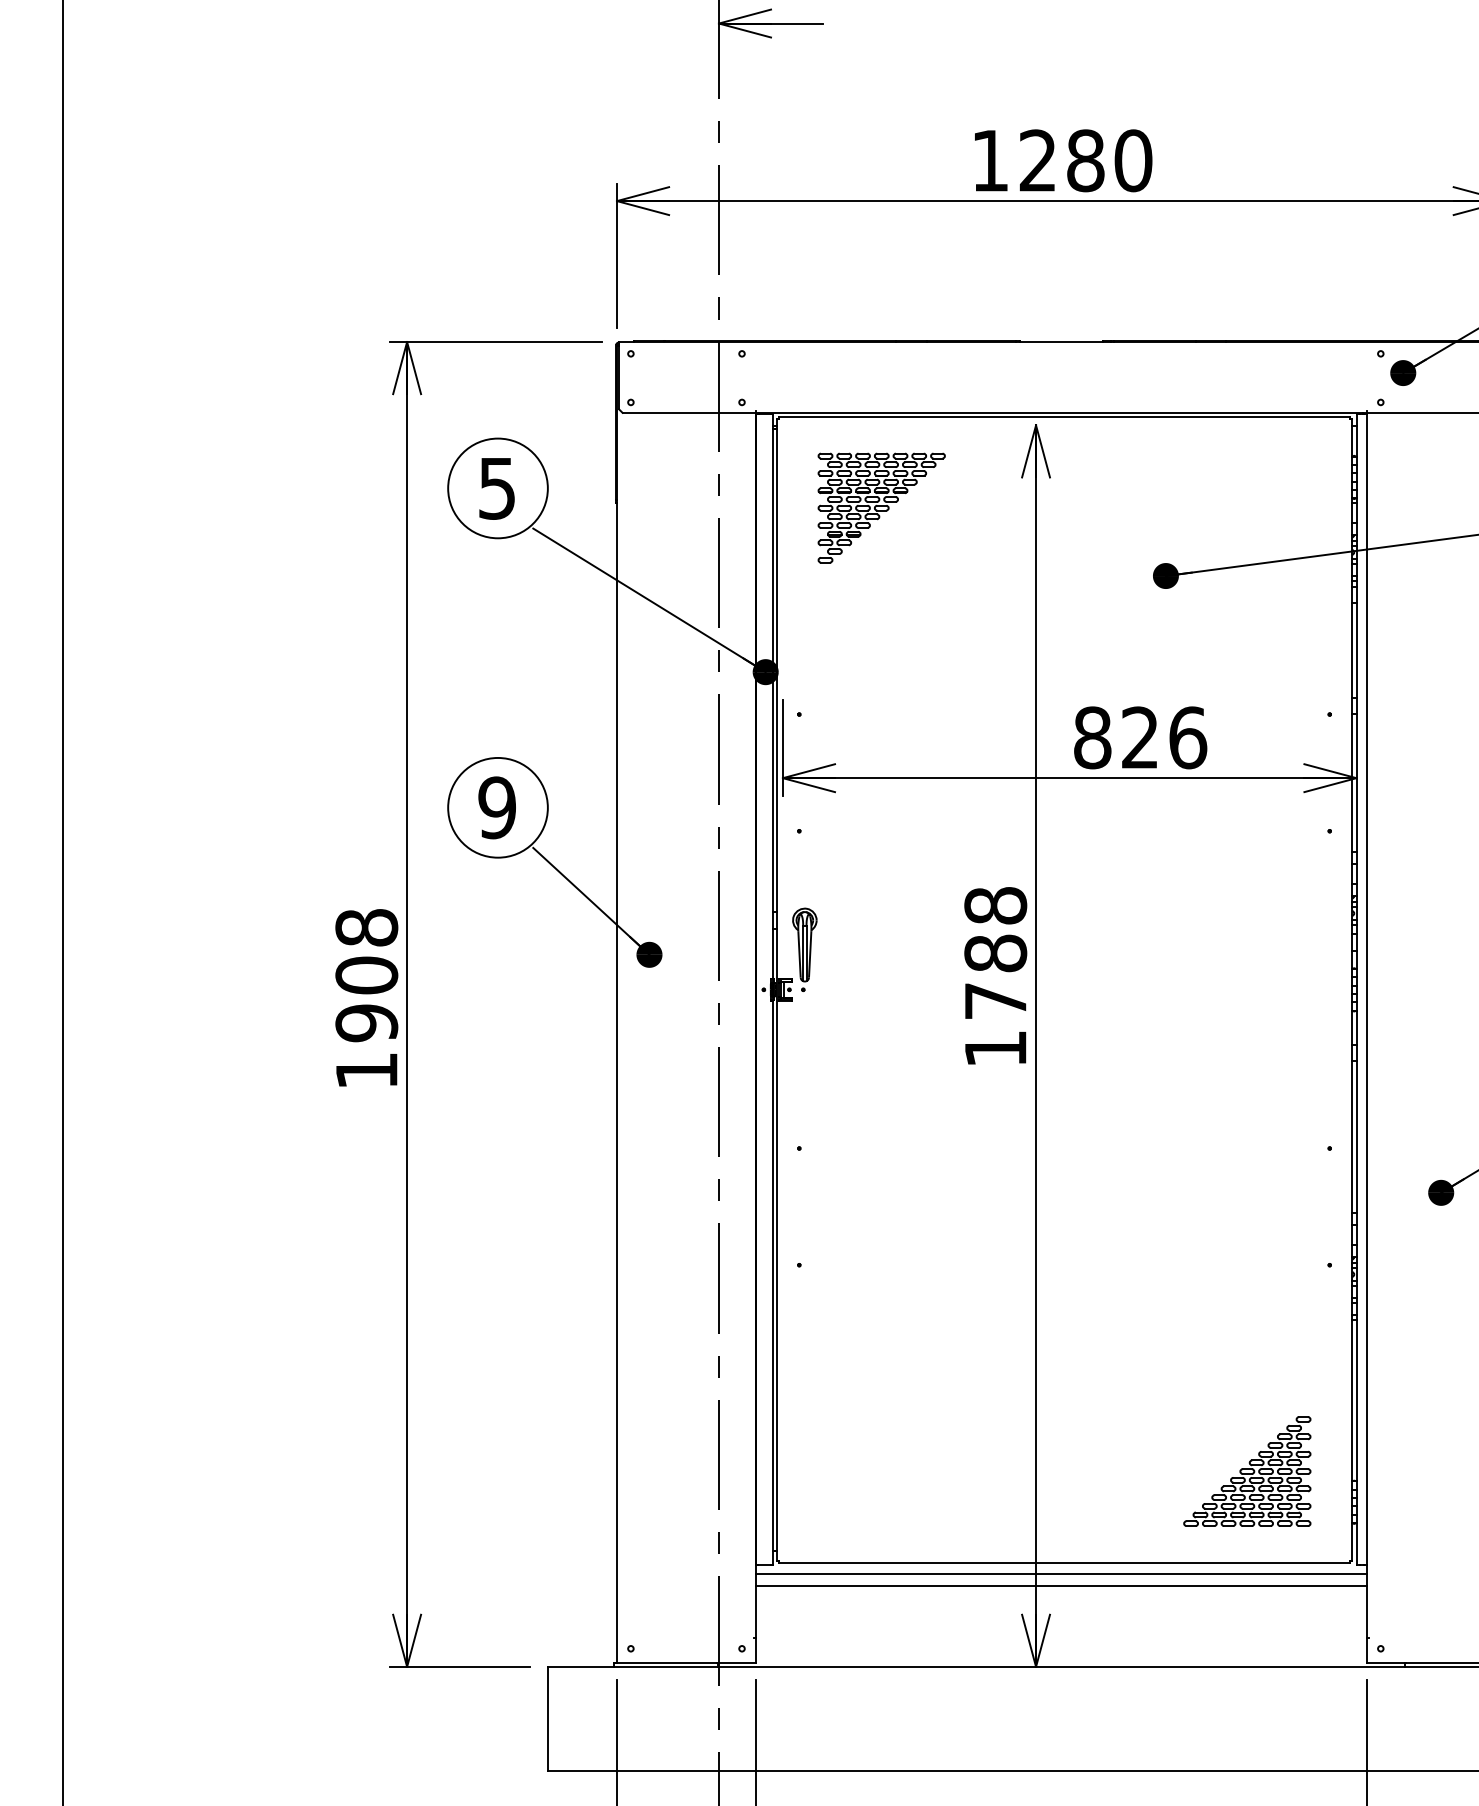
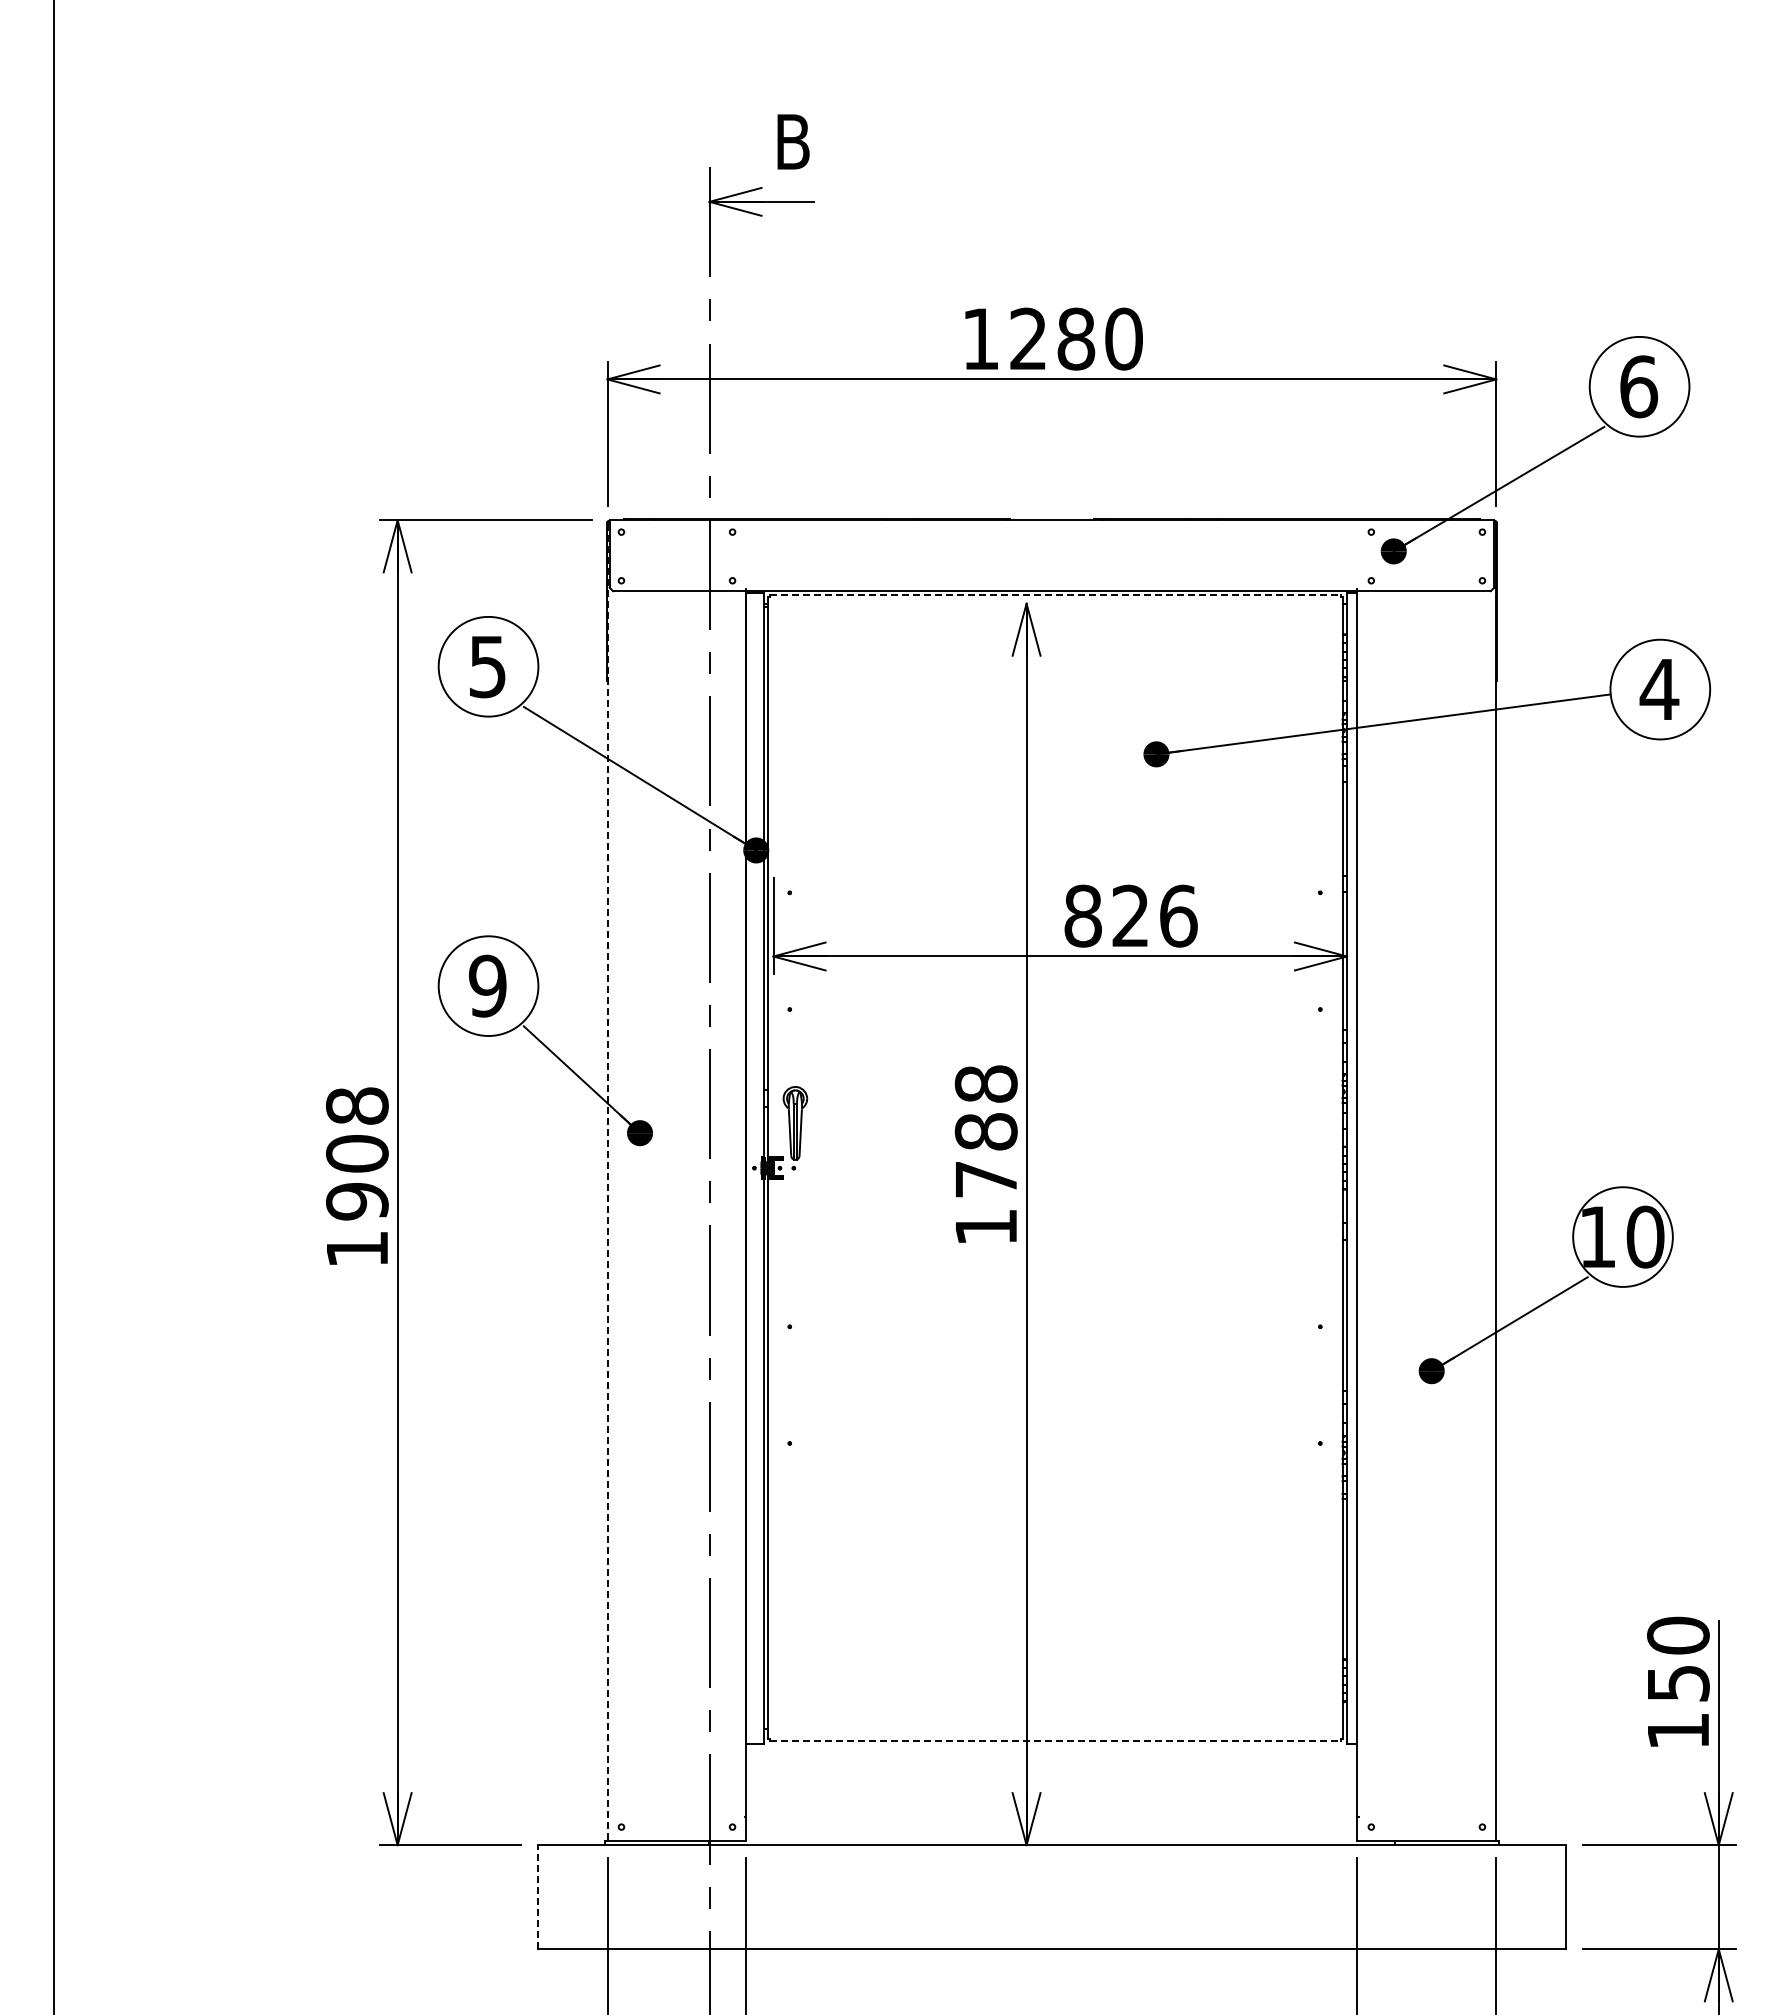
line: (1064, 417) -> (1055, 595), solid -> dashed
part: (881, 508) -> (872, 686), removed
line: (616, 1004) -> (607, 1182), solid -> dashed
part: (1246, 1471) -> (1237, 1649), removed
line: (1064, 1563) -> (1055, 1741), solid -> dashed
line: (1060, 1574) -> (1051, 1752), removed
line: (1060, 1586) -> (1051, 1764), removed
line: (547, 1718) -> (538, 1896), solid -> dashed

